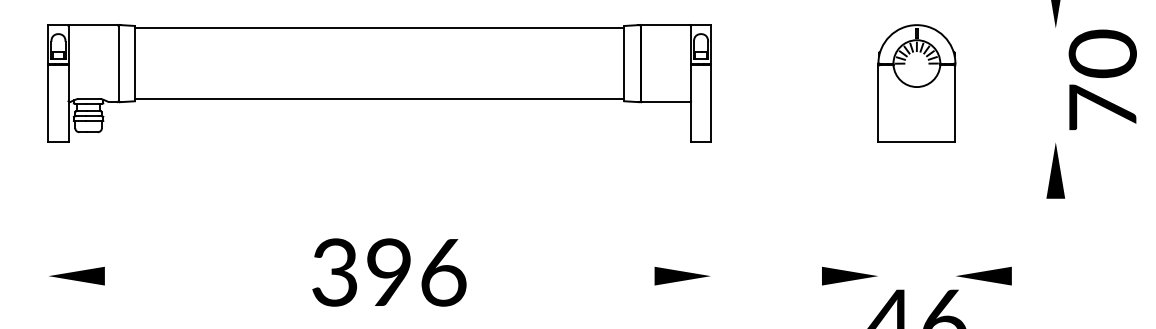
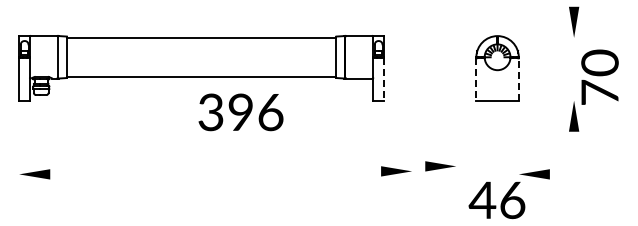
text: (1101, 78) -> (599, 76), moved
line: (954, 102) -> (518, 78), solid -> dashed
line: (711, 103) -> (384, 79), solid -> dashed
line: (878, 103) -> (476, 79), solid -> dashed
text: (388, 272) -> (240, 112), moved
part: (682, 276) -> (396, 171), moved
part: (849, 276) -> (440, 166), moved

